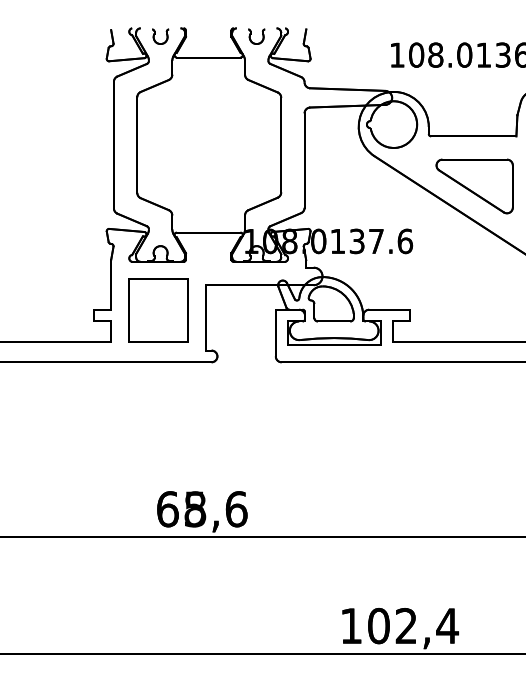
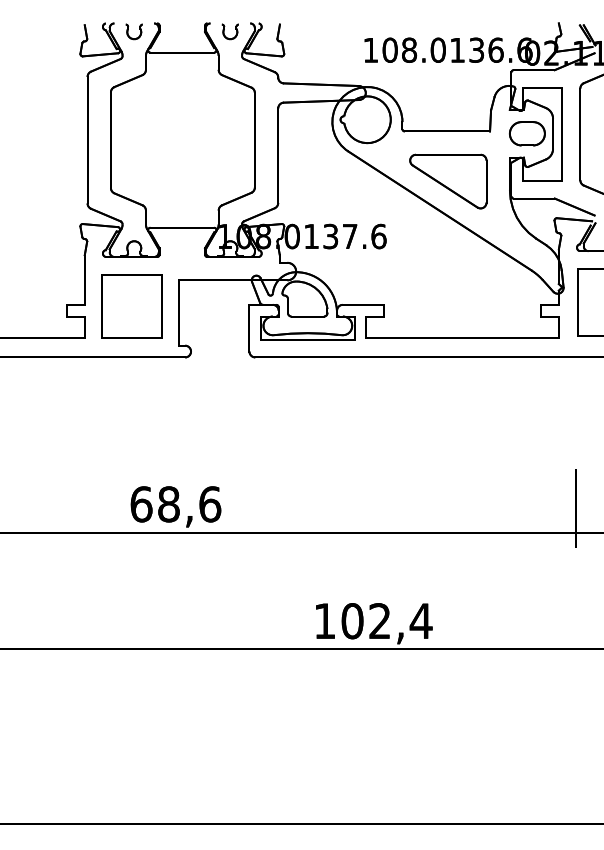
text: (194, 509) -> (168, 504), 65,6 -> 68,6

